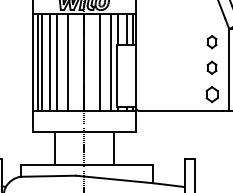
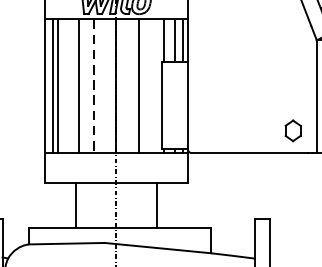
part: (211, 42) -> (292, 58), removed
line: (49, 61) -> (68, 85), removed
line: (111, 61) -> (154, 85), removed
line: (68, 62) -> (94, 86), solid -> dashed
part: (211, 67) -> (292, 93), removed

